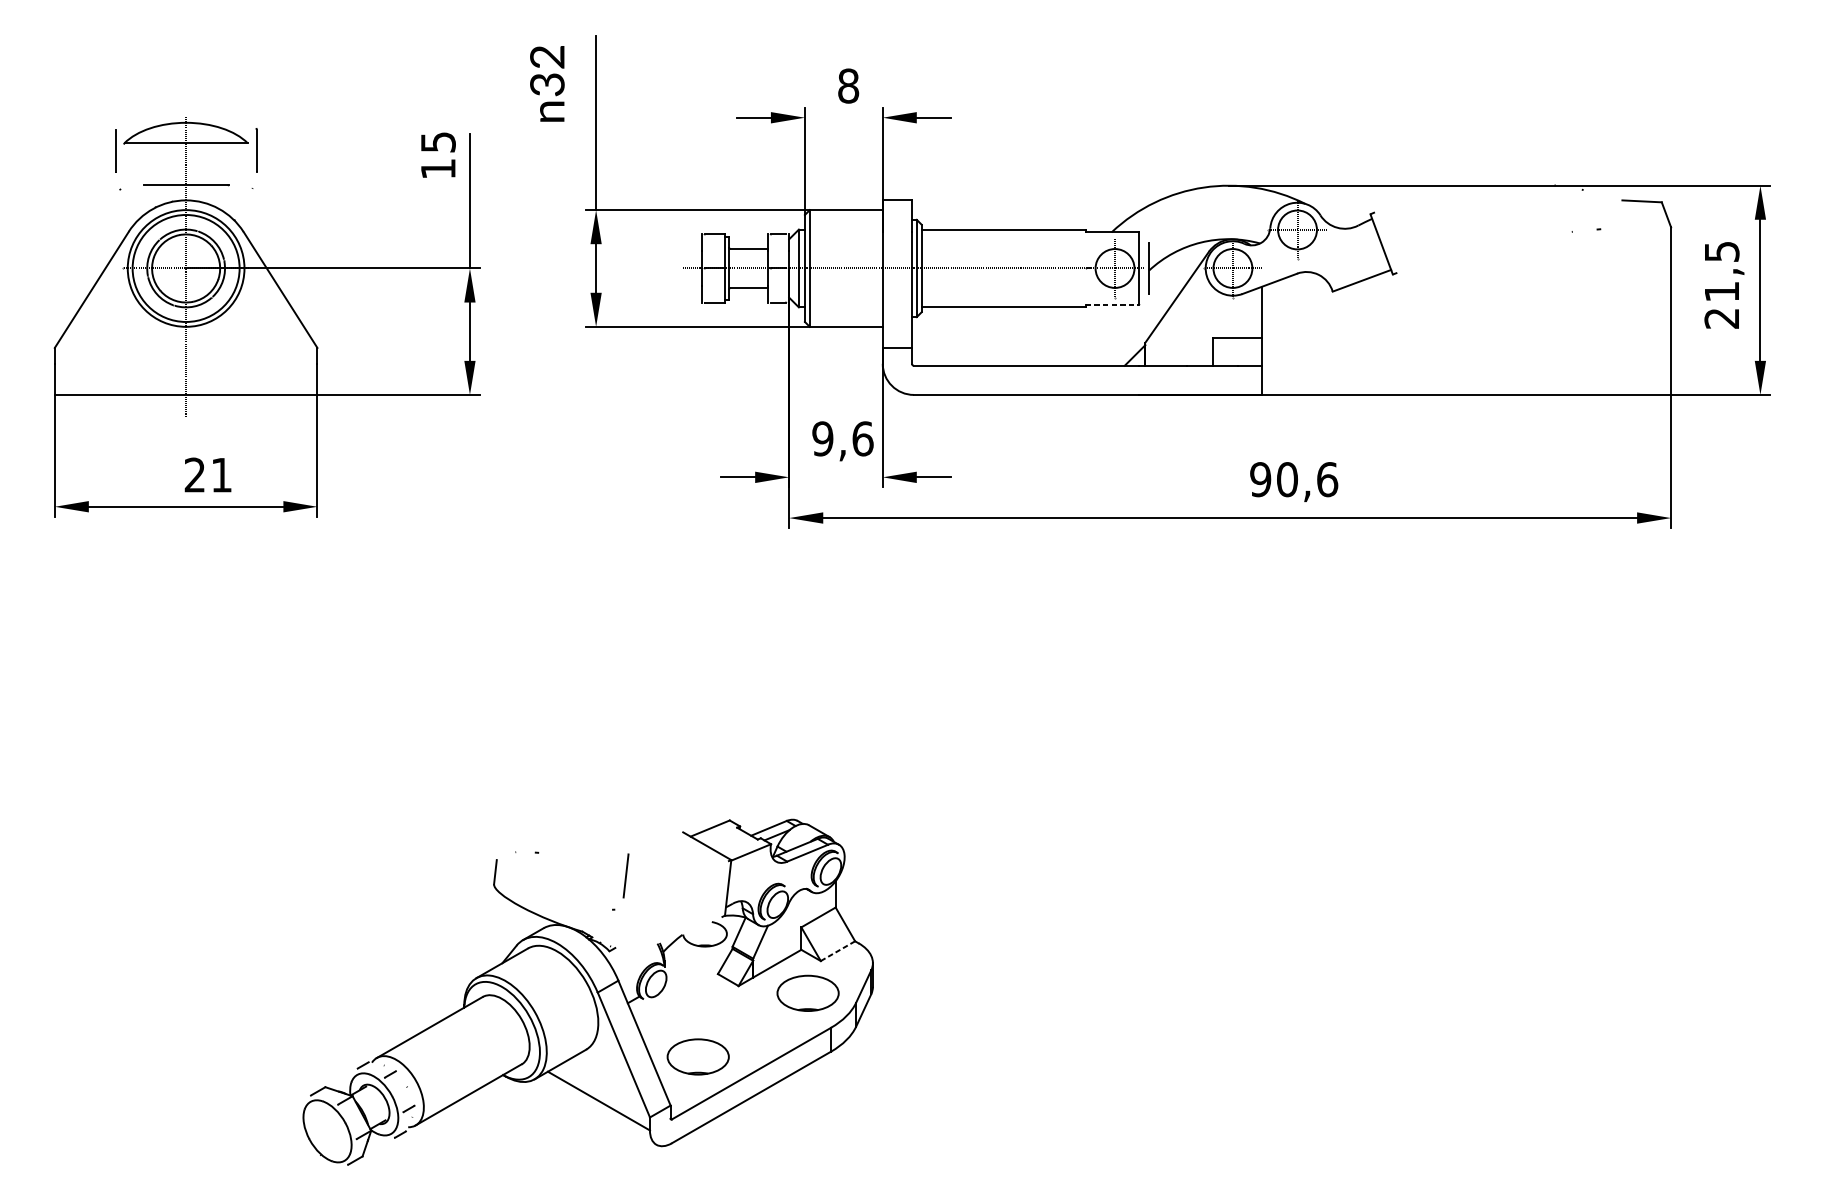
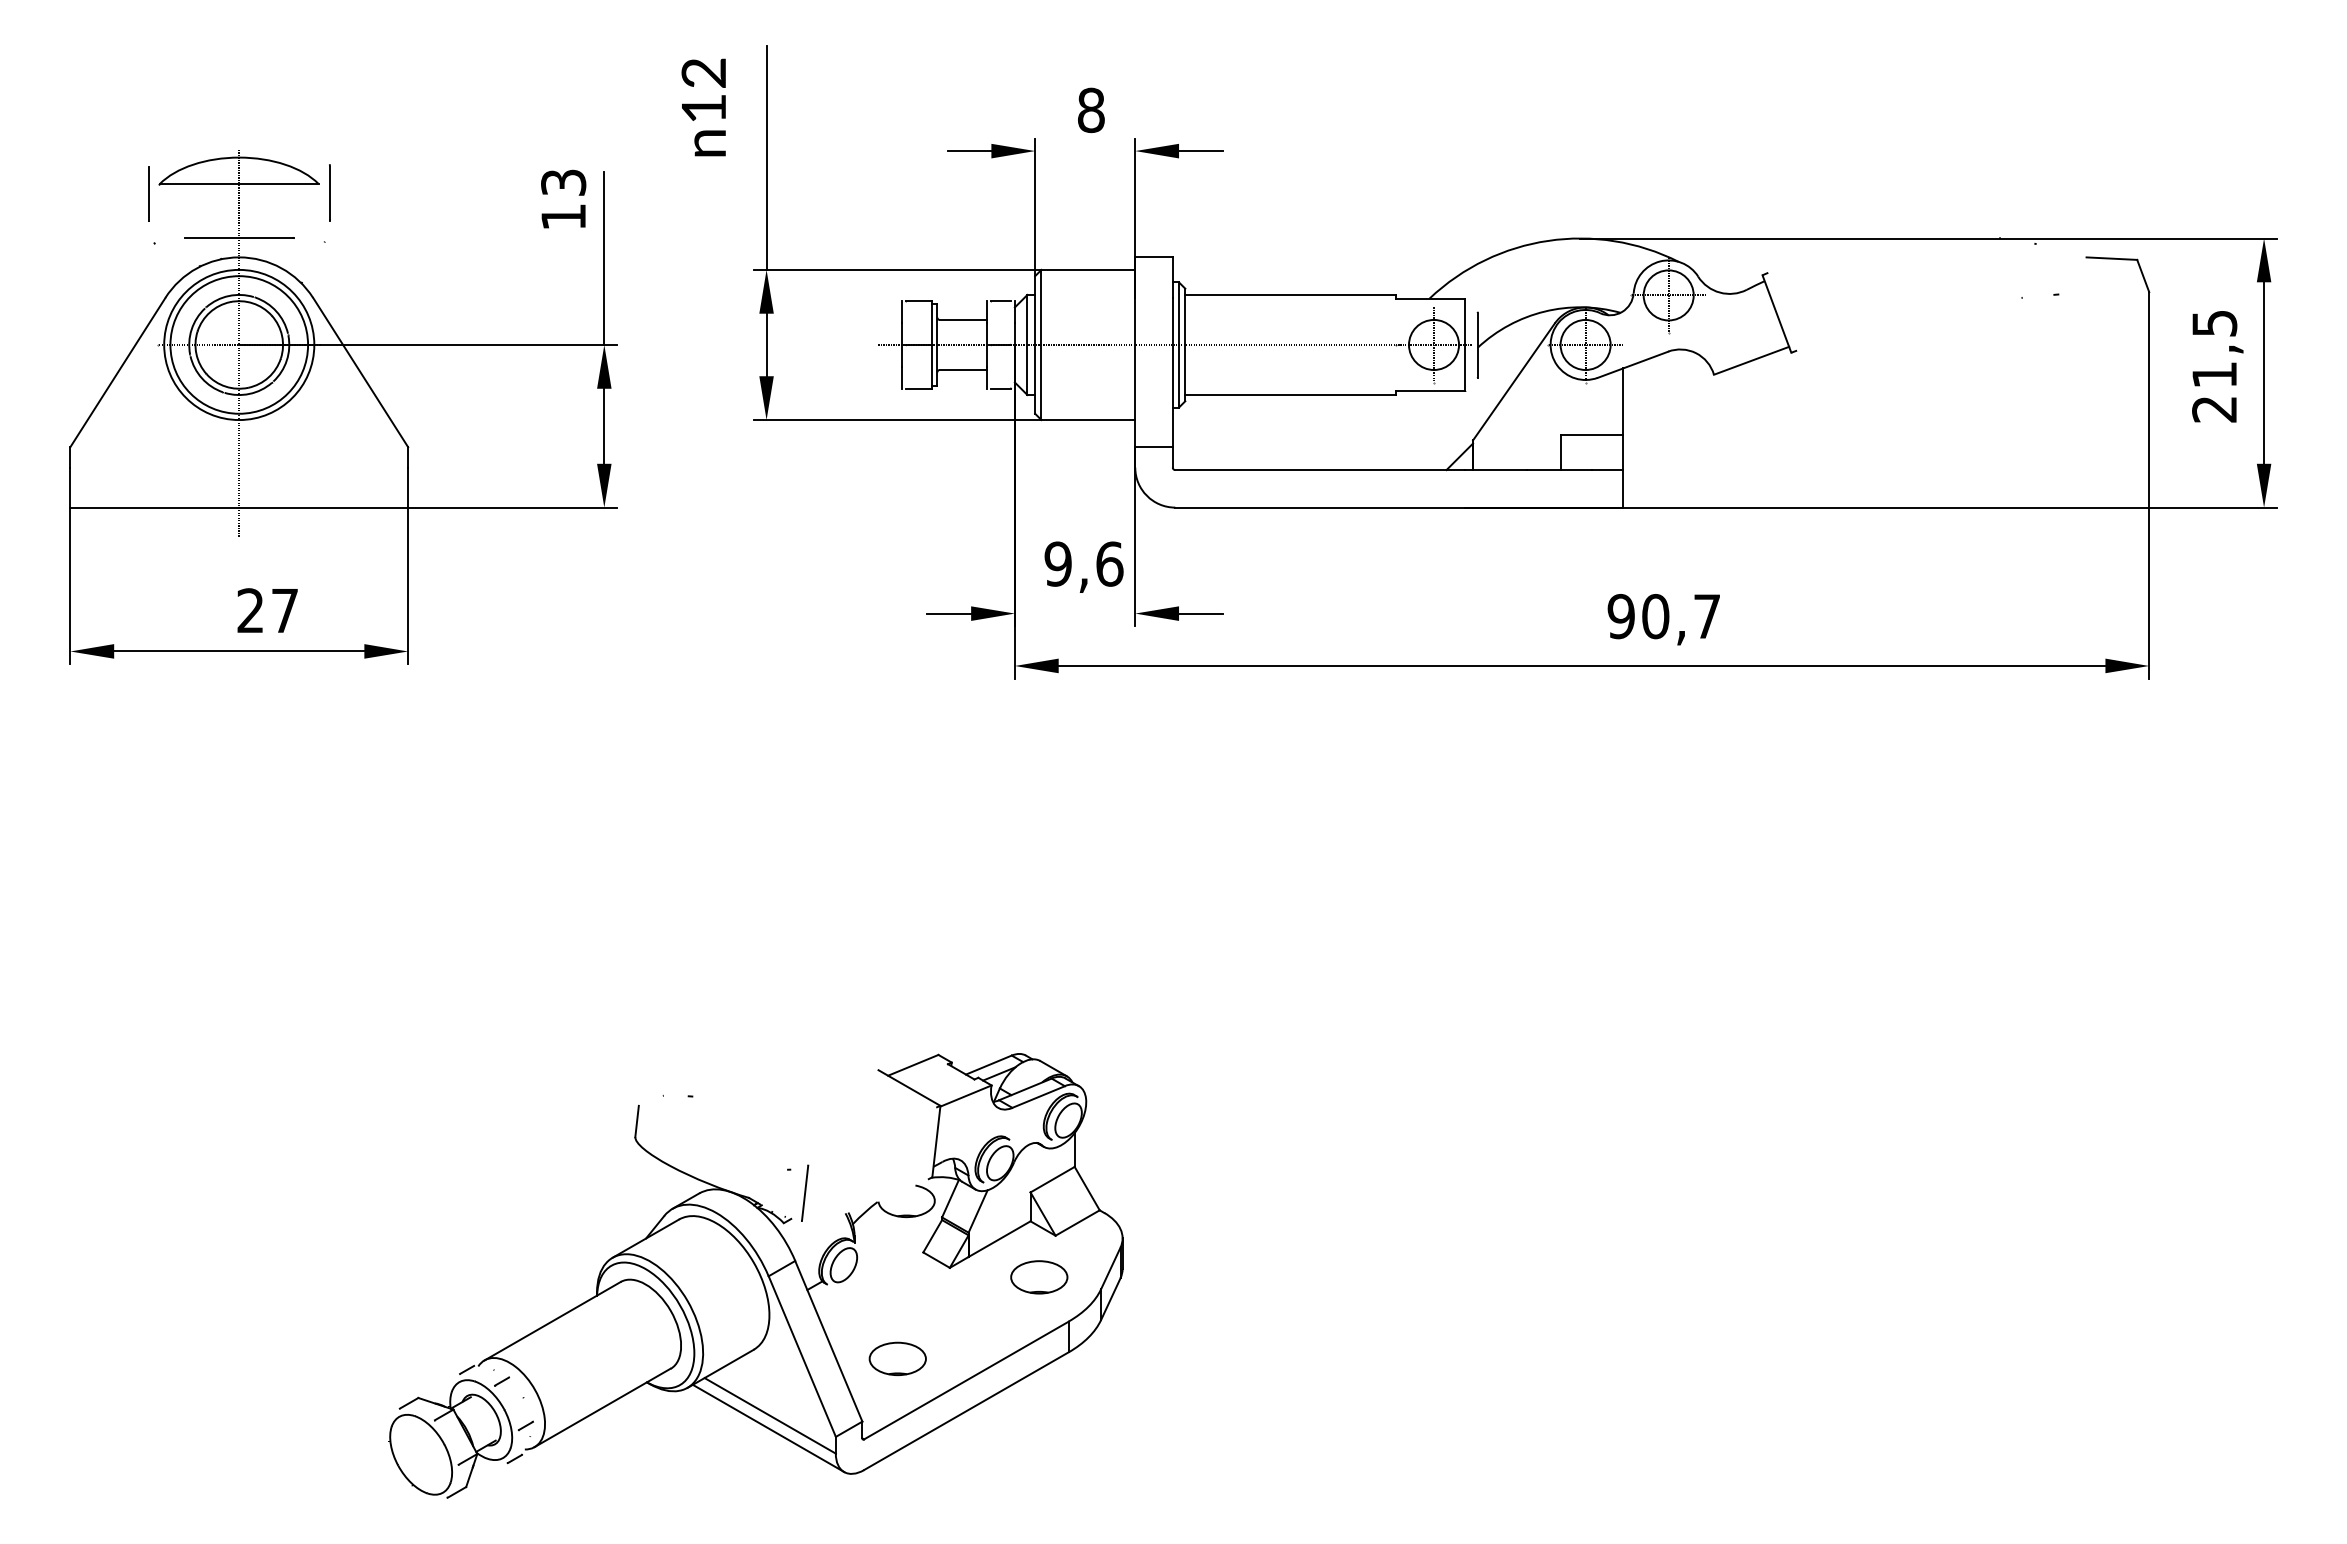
text: (547, 84) -> (703, 108), 32 -> 12
text: (438, 142) -> (563, 182), 15 -> 13
line: (1113, 304) -> (1431, 391), dashed -> solid
text: (221, 474) -> (284, 610), 21 -> 27
text: (1327, 479) -> (1707, 616), 90,6 -> 90,7
line: (626, 875) -> (805, 1192), moved
line: (837, 951) -> (1077, 1223), dashed -> solid
part: (808, 993) -> (1039, 1277), size x0.71
part: (697, 1056) -> (897, 1358), size x0.71
line: (597, 1110) -> (768, 1428), added

